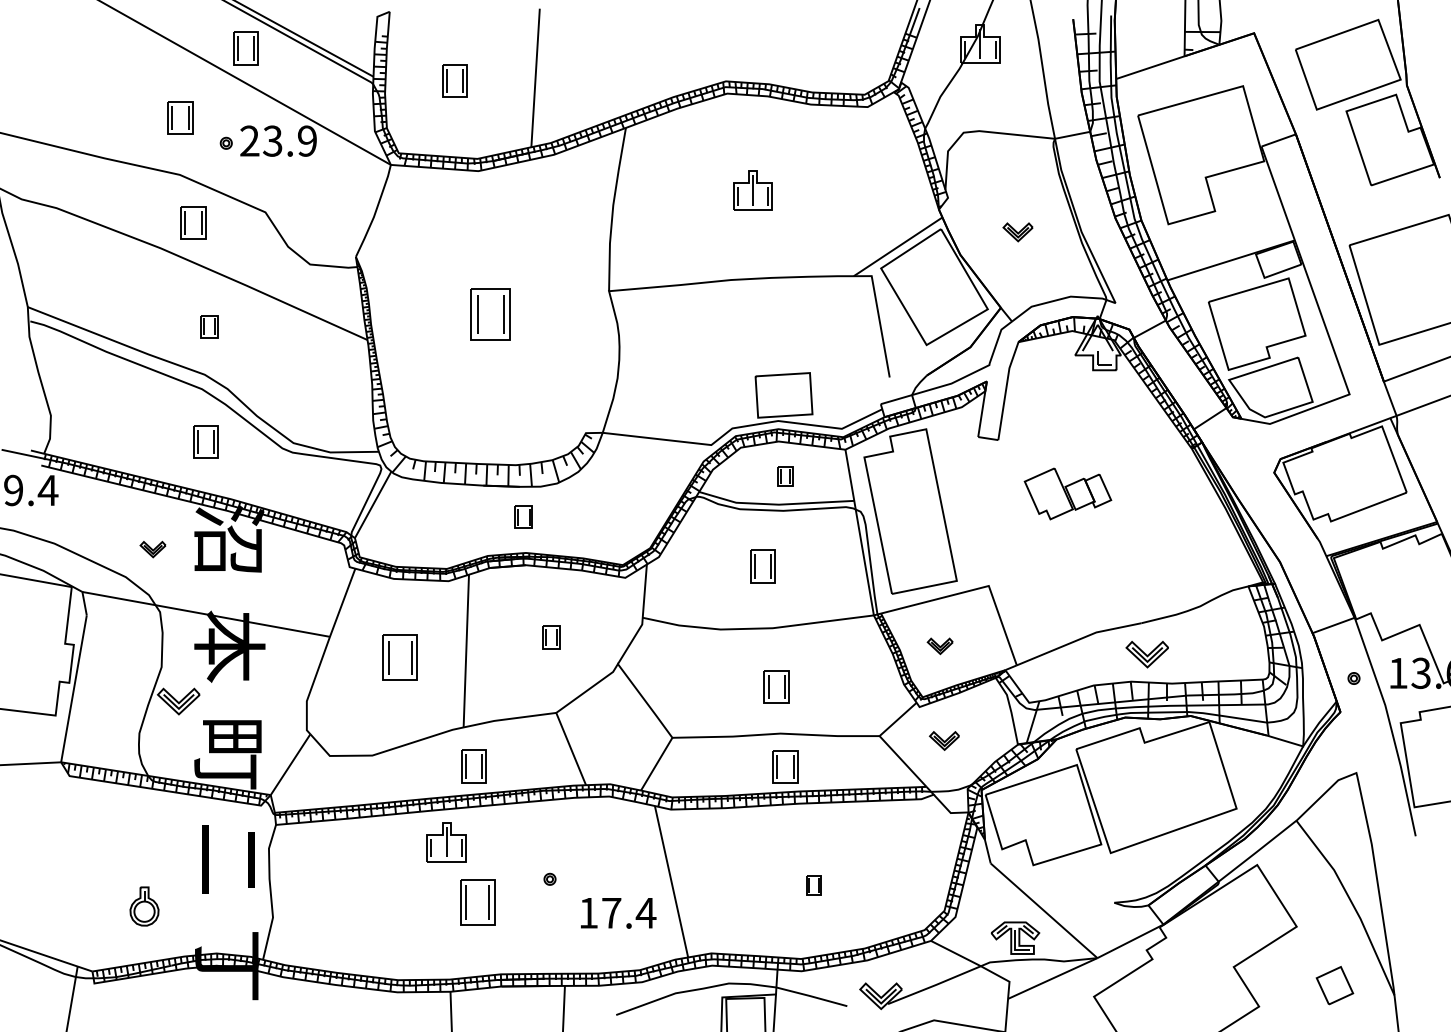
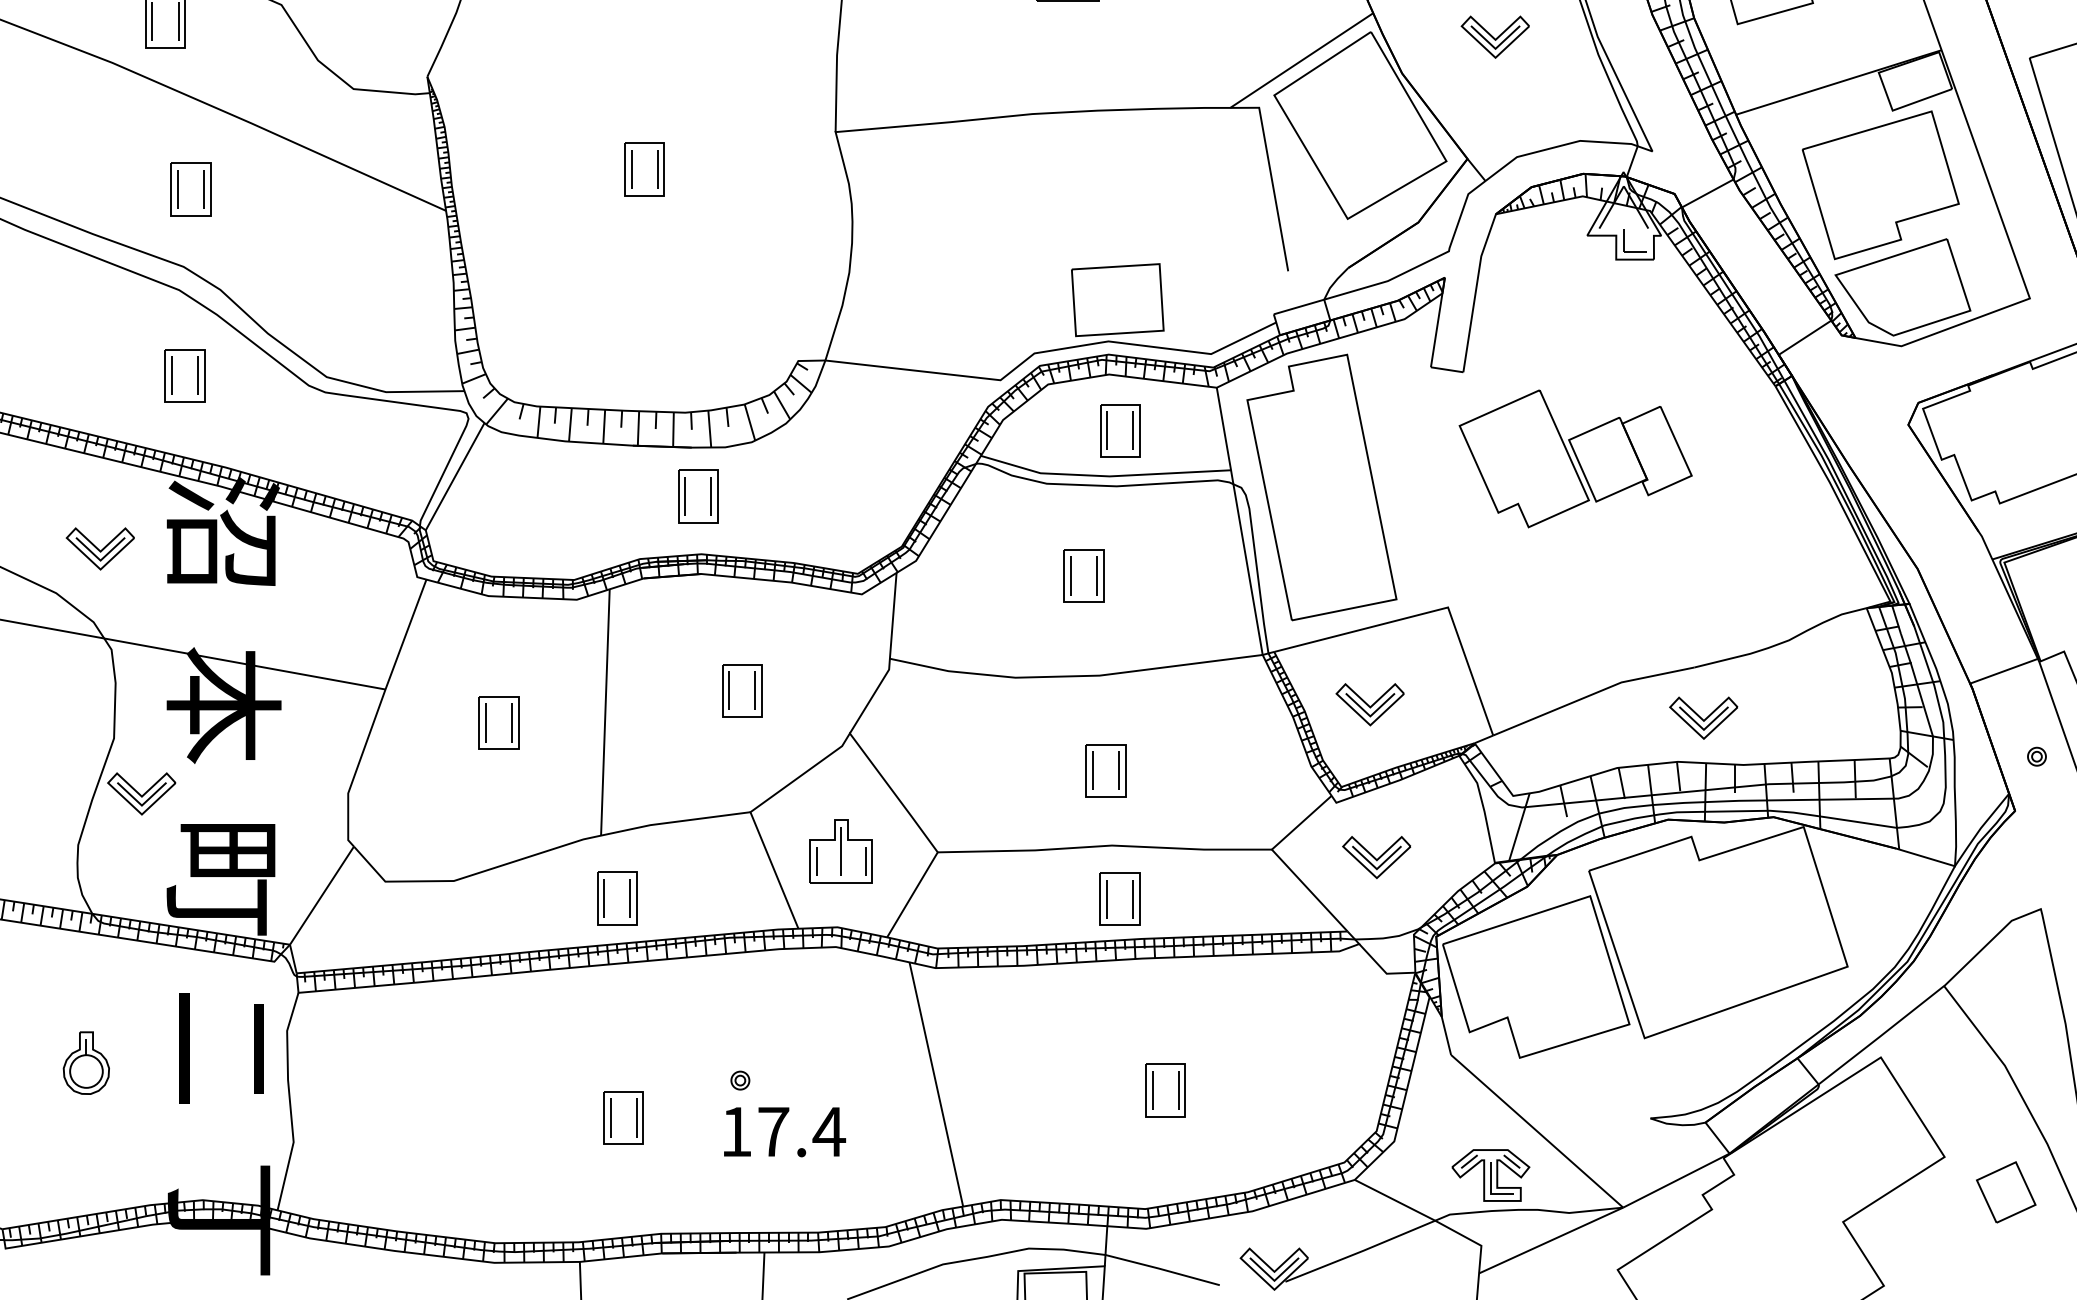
part: (1017, 232) -> (1494, 37), size x1.43
part: (490, 314) -> (644, 169), size x0.62
part: (209, 326) -> (191, 189), size x1.43
part: (785, 476) -> (1120, 430), size x1.67
part: (1067, 493) -> (1574, 458), size x1.67
part: (523, 516) -> (697, 495), size x1.43
part: (152, 549) -> (99, 548), size x1.67
part: (550, 637) -> (741, 690), size x1.43
part: (939, 646) -> (1368, 705), size x1.67
part: (399, 657) -> (497, 722), size x0.71
part: (944, 740) -> (1376, 856), size x1.43
part: (446, 842) -> (841, 851), moved
part: (813, 885) -> (1165, 1090), size x1.67
part: (477, 902) -> (623, 1117), size x0.71
part: (144, 906) -> (86, 1063), moved
text: (618, 913) -> (784, 1132), moved
part: (1334, 985) -> (2005, 1192), moved

